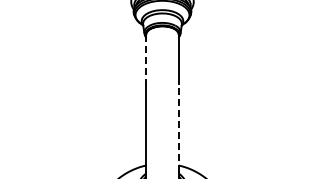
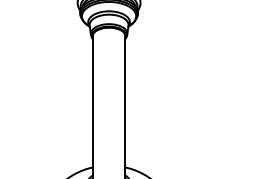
line: (146, 59) -> (93, 60), dashed -> solid
line: (178, 127) -> (125, 129), dashed -> solid

